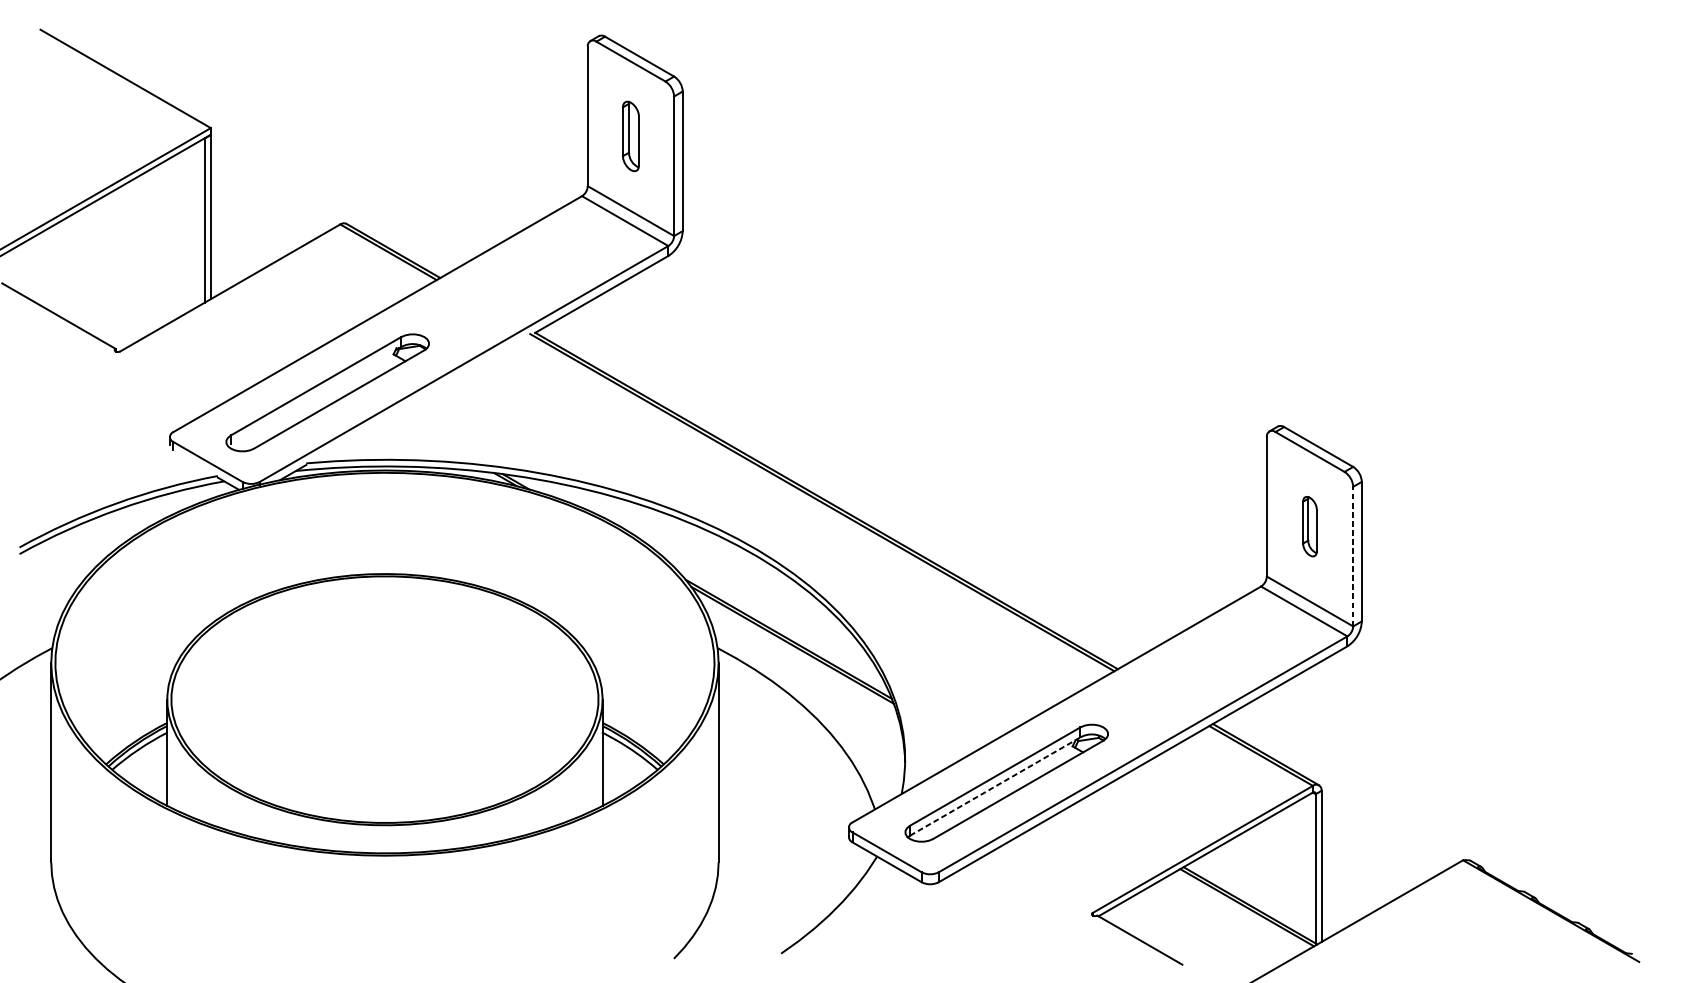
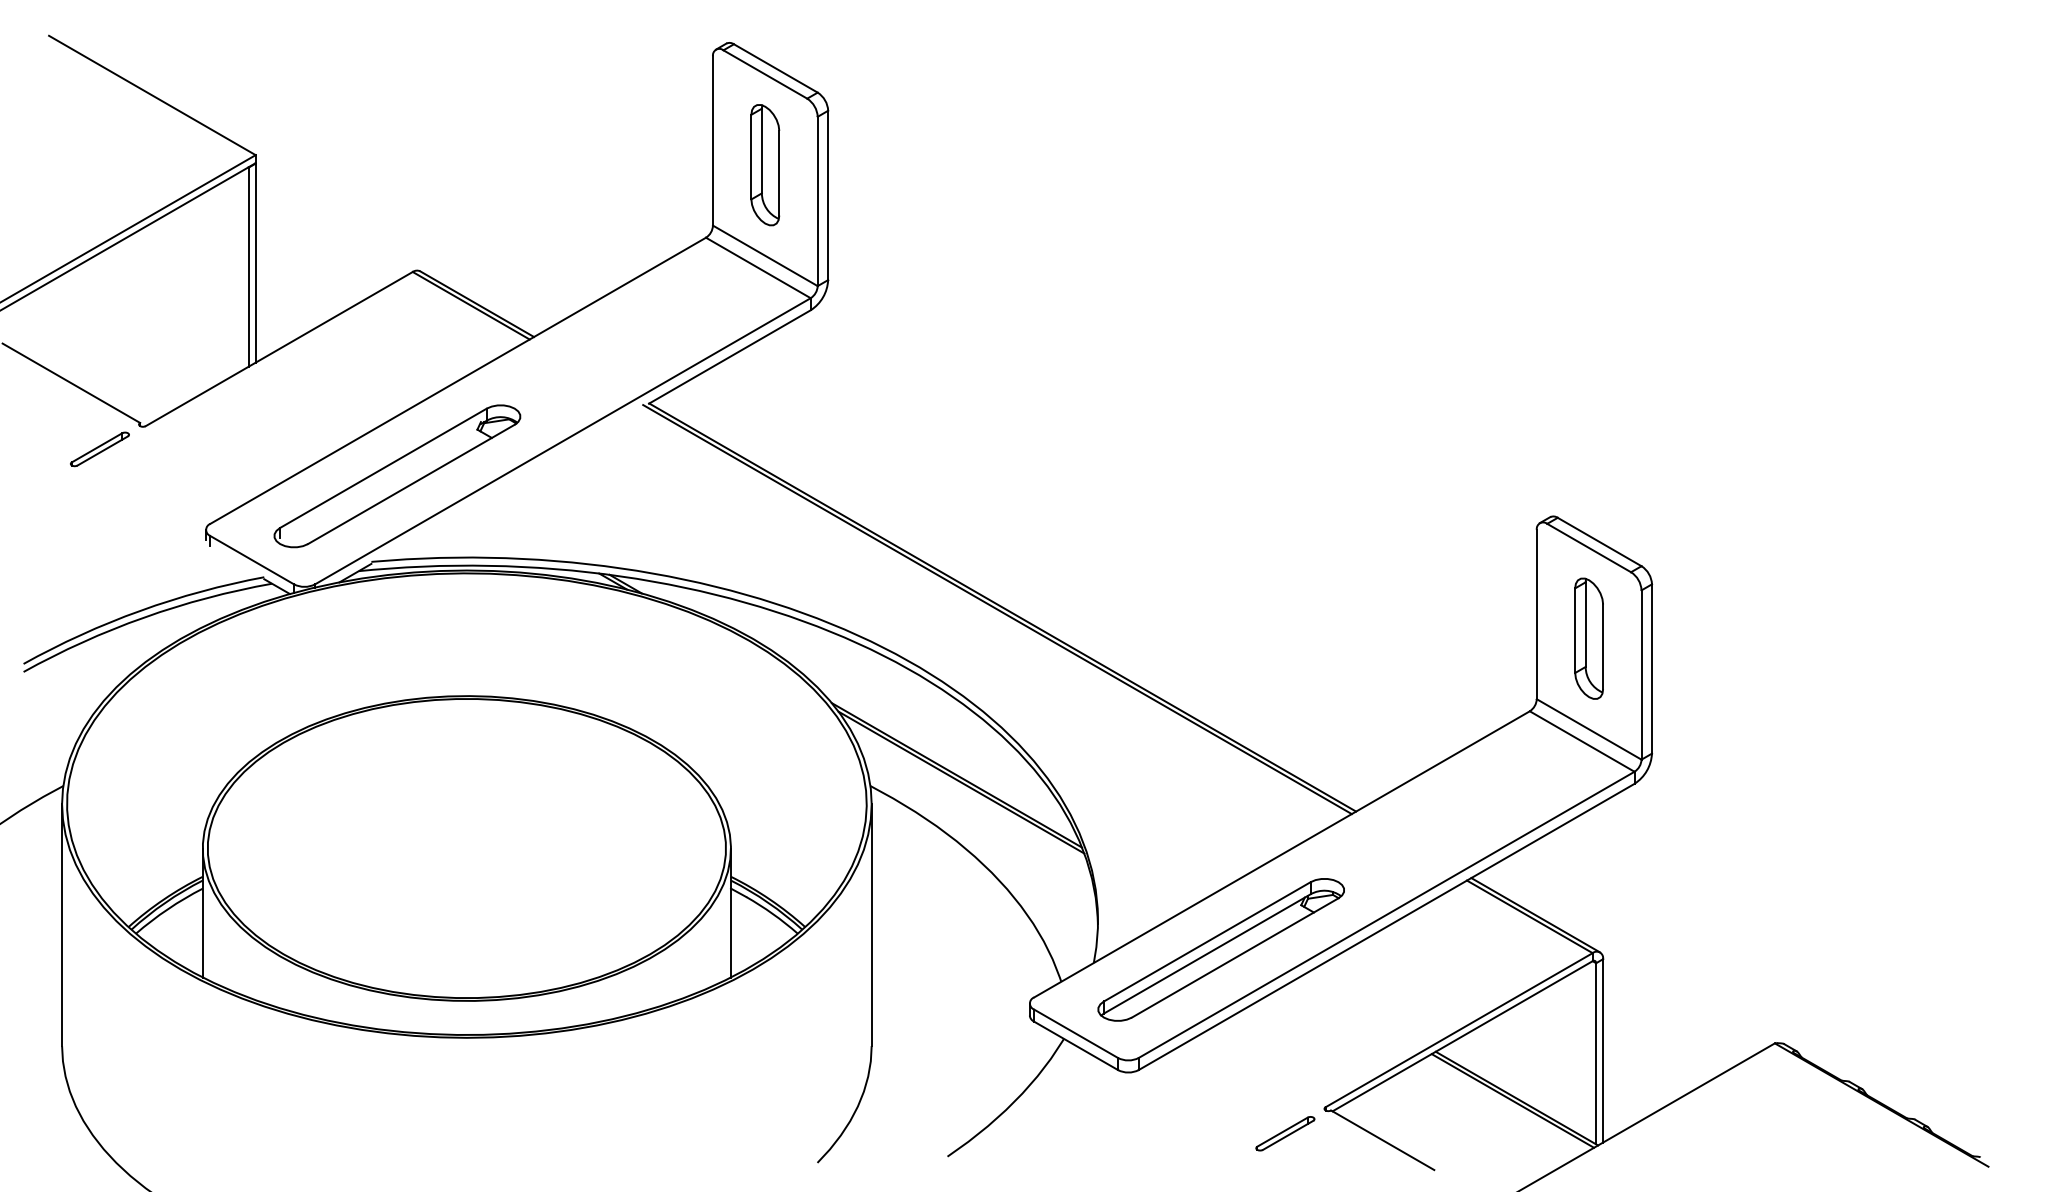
part: (631, 136) -> (765, 165), size x1.43
part: (82, 370) -> (99, 449), added
part: (1309, 526) -> (1588, 638), size x1.67
line: (1353, 557) -> (1641, 675), dashed -> solid
line: (995, 786) -> (1207, 953), dashed -> solid
part: (1059, 934) -> (1285, 1133), added

